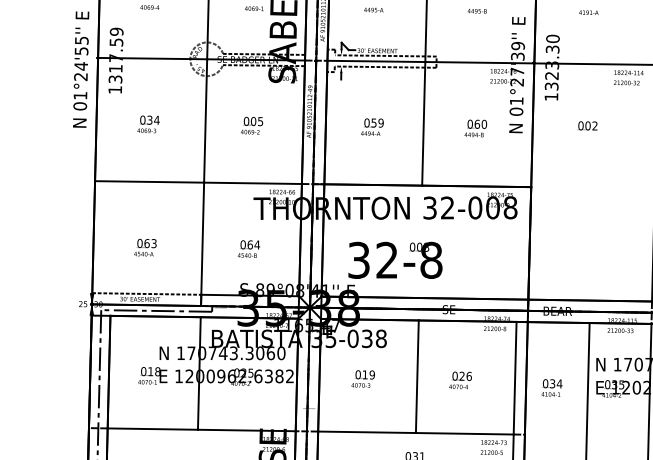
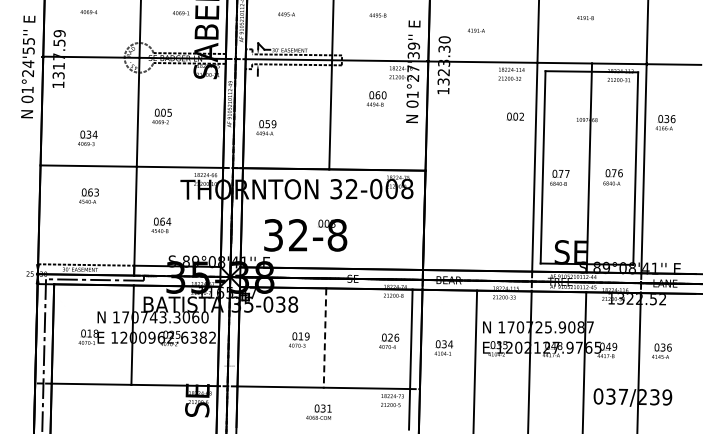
text: (587, 12) -> (475, 30), moved
text: (148, 124) -> (87, 138), moved
text: (251, 125) -> (161, 116), moved
text: (586, 125) -> (514, 116), moved
text: (372, 126) -> (266, 127), moved
text: (475, 127) -> (376, 98), moved
text: (144, 246) -> (88, 195), moved
text: (249, 249) -> (161, 225), moved
line: (417, 377) -> (325, 338), solid -> dashed
text: (363, 378) -> (299, 339), moved
text: (460, 379) -> (389, 340), moved

